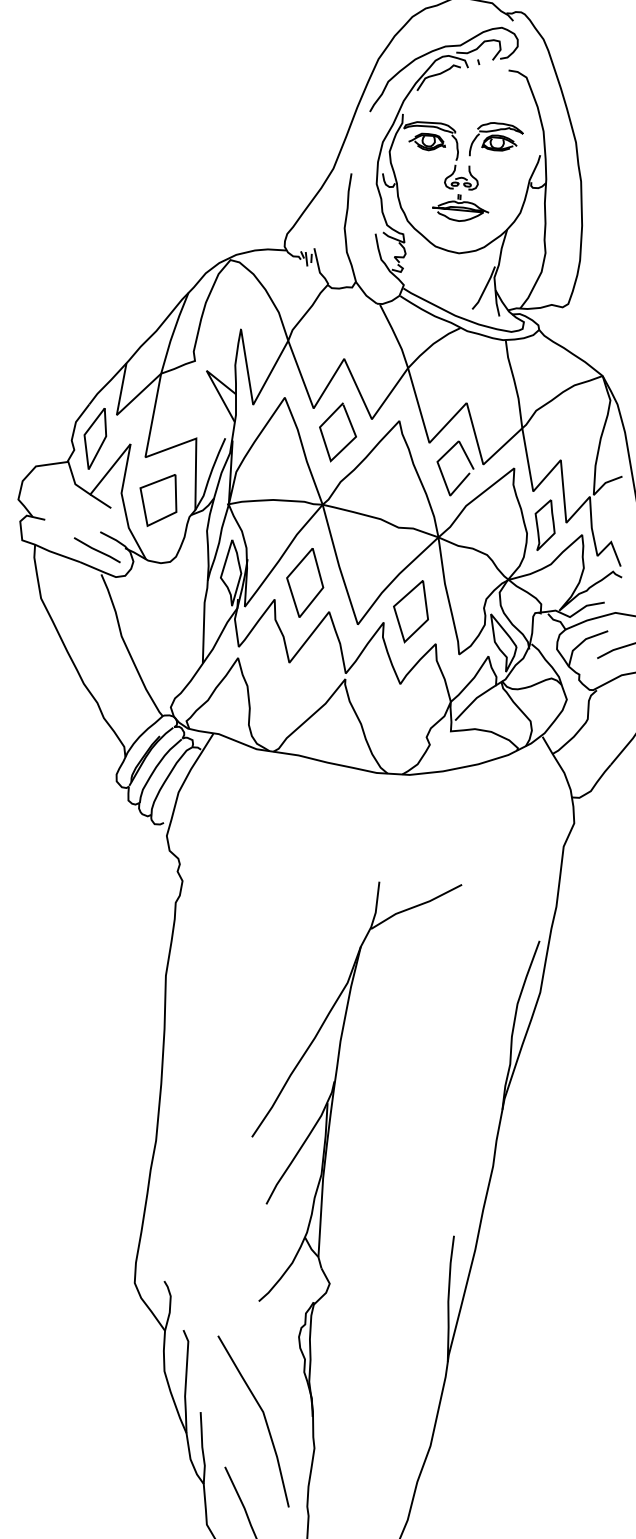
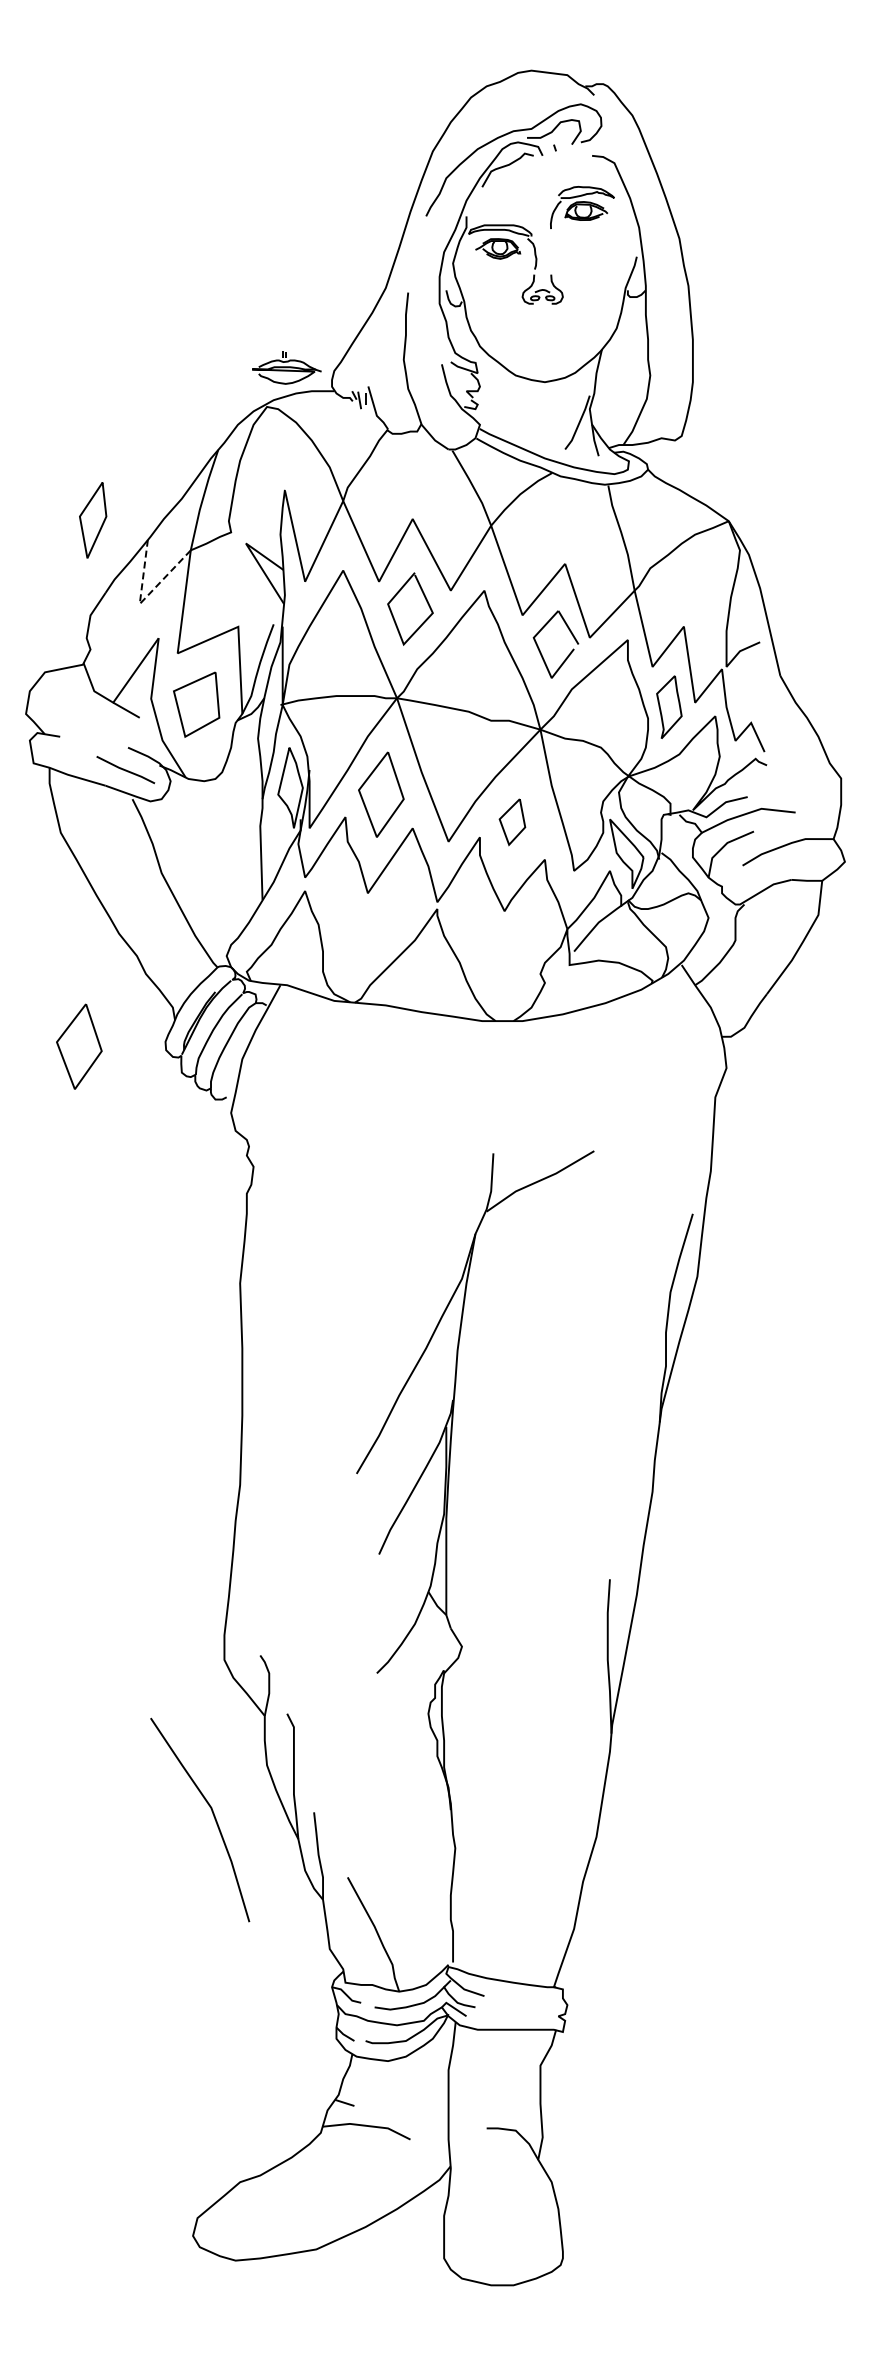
part: (496, 140) -> (582, 207), moved
part: (460, 207) -> (286, 367), moved
line: (119, 413) -> (142, 601), solid -> dashed
part: (95, 438) -> (93, 520), moved
part: (411, 611) -> (512, 822), size x0.6
part: (46, 774) -> (79, 1046), added
line: (263, 1417) -> (212, 1814), moved

